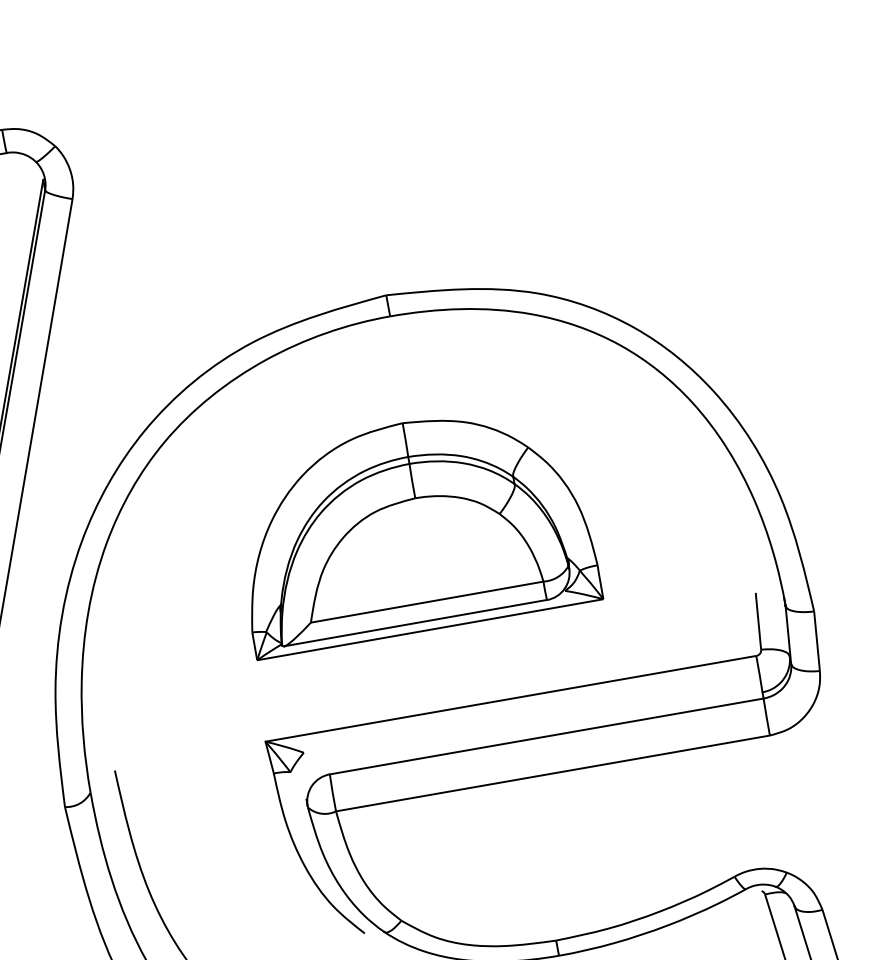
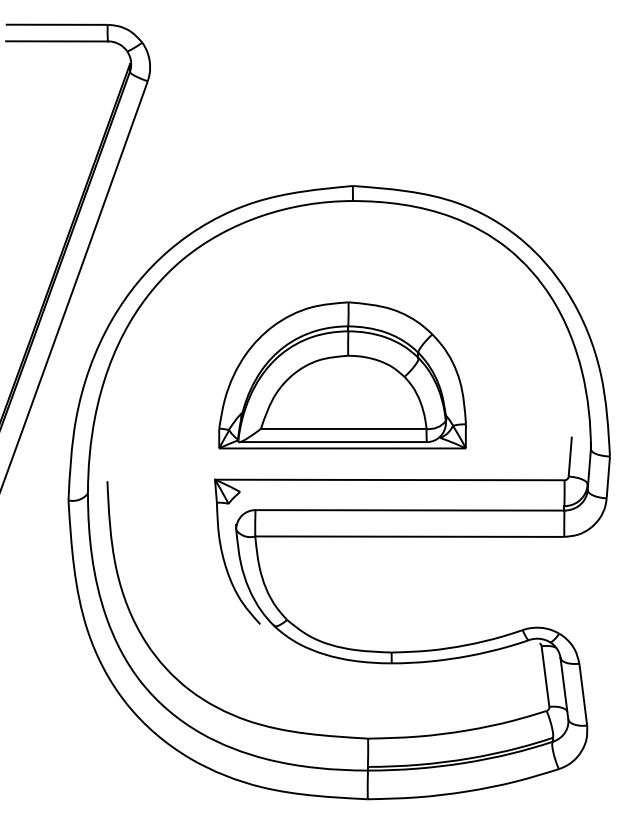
part: (412, 527) -> (342, 375), moved

